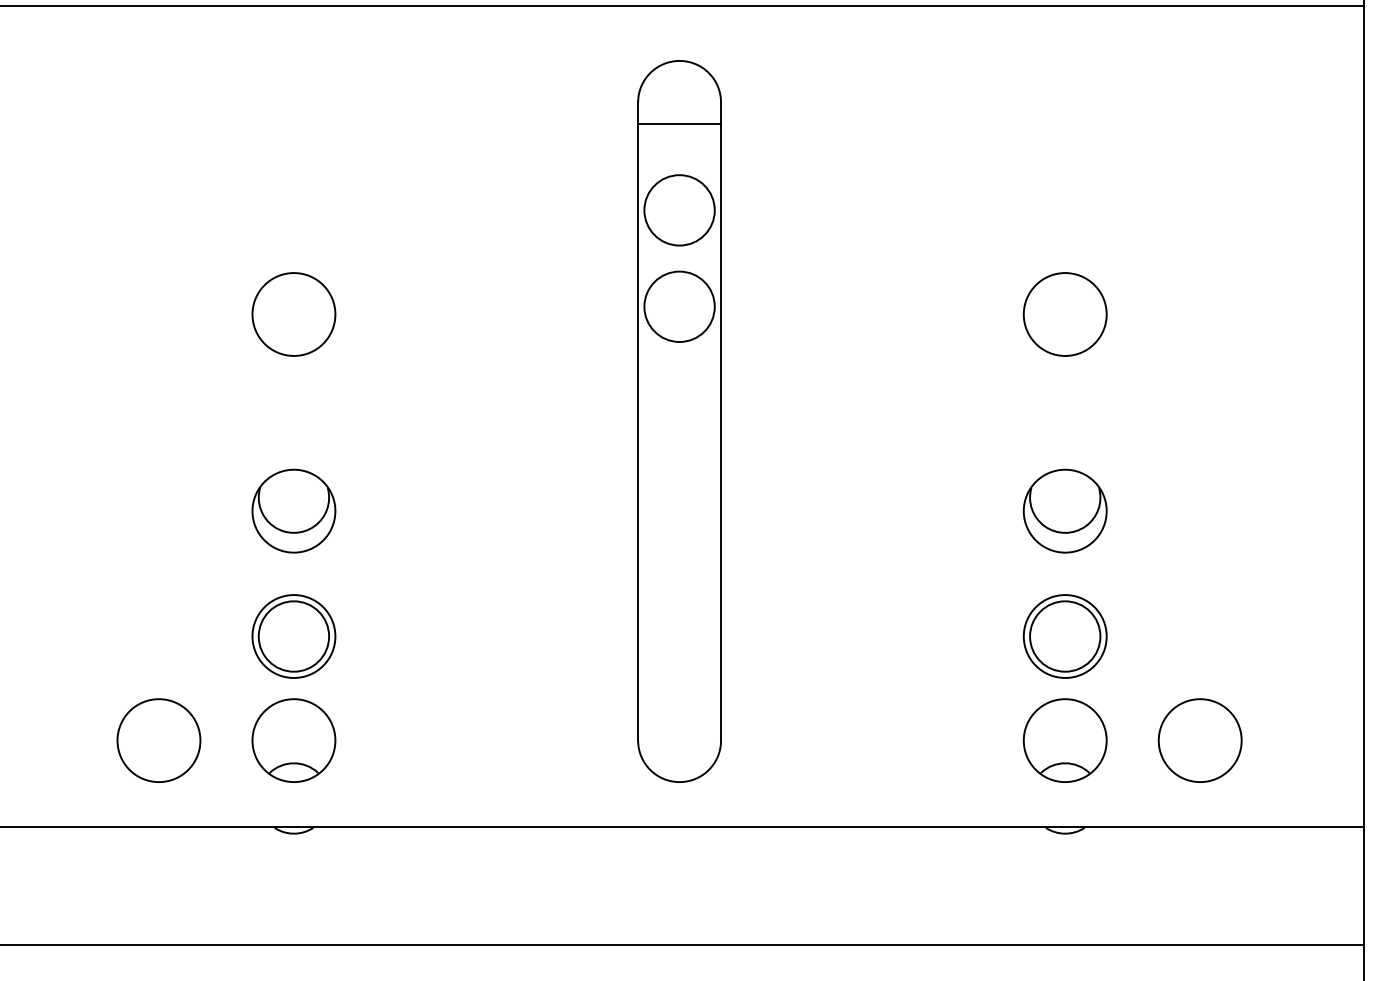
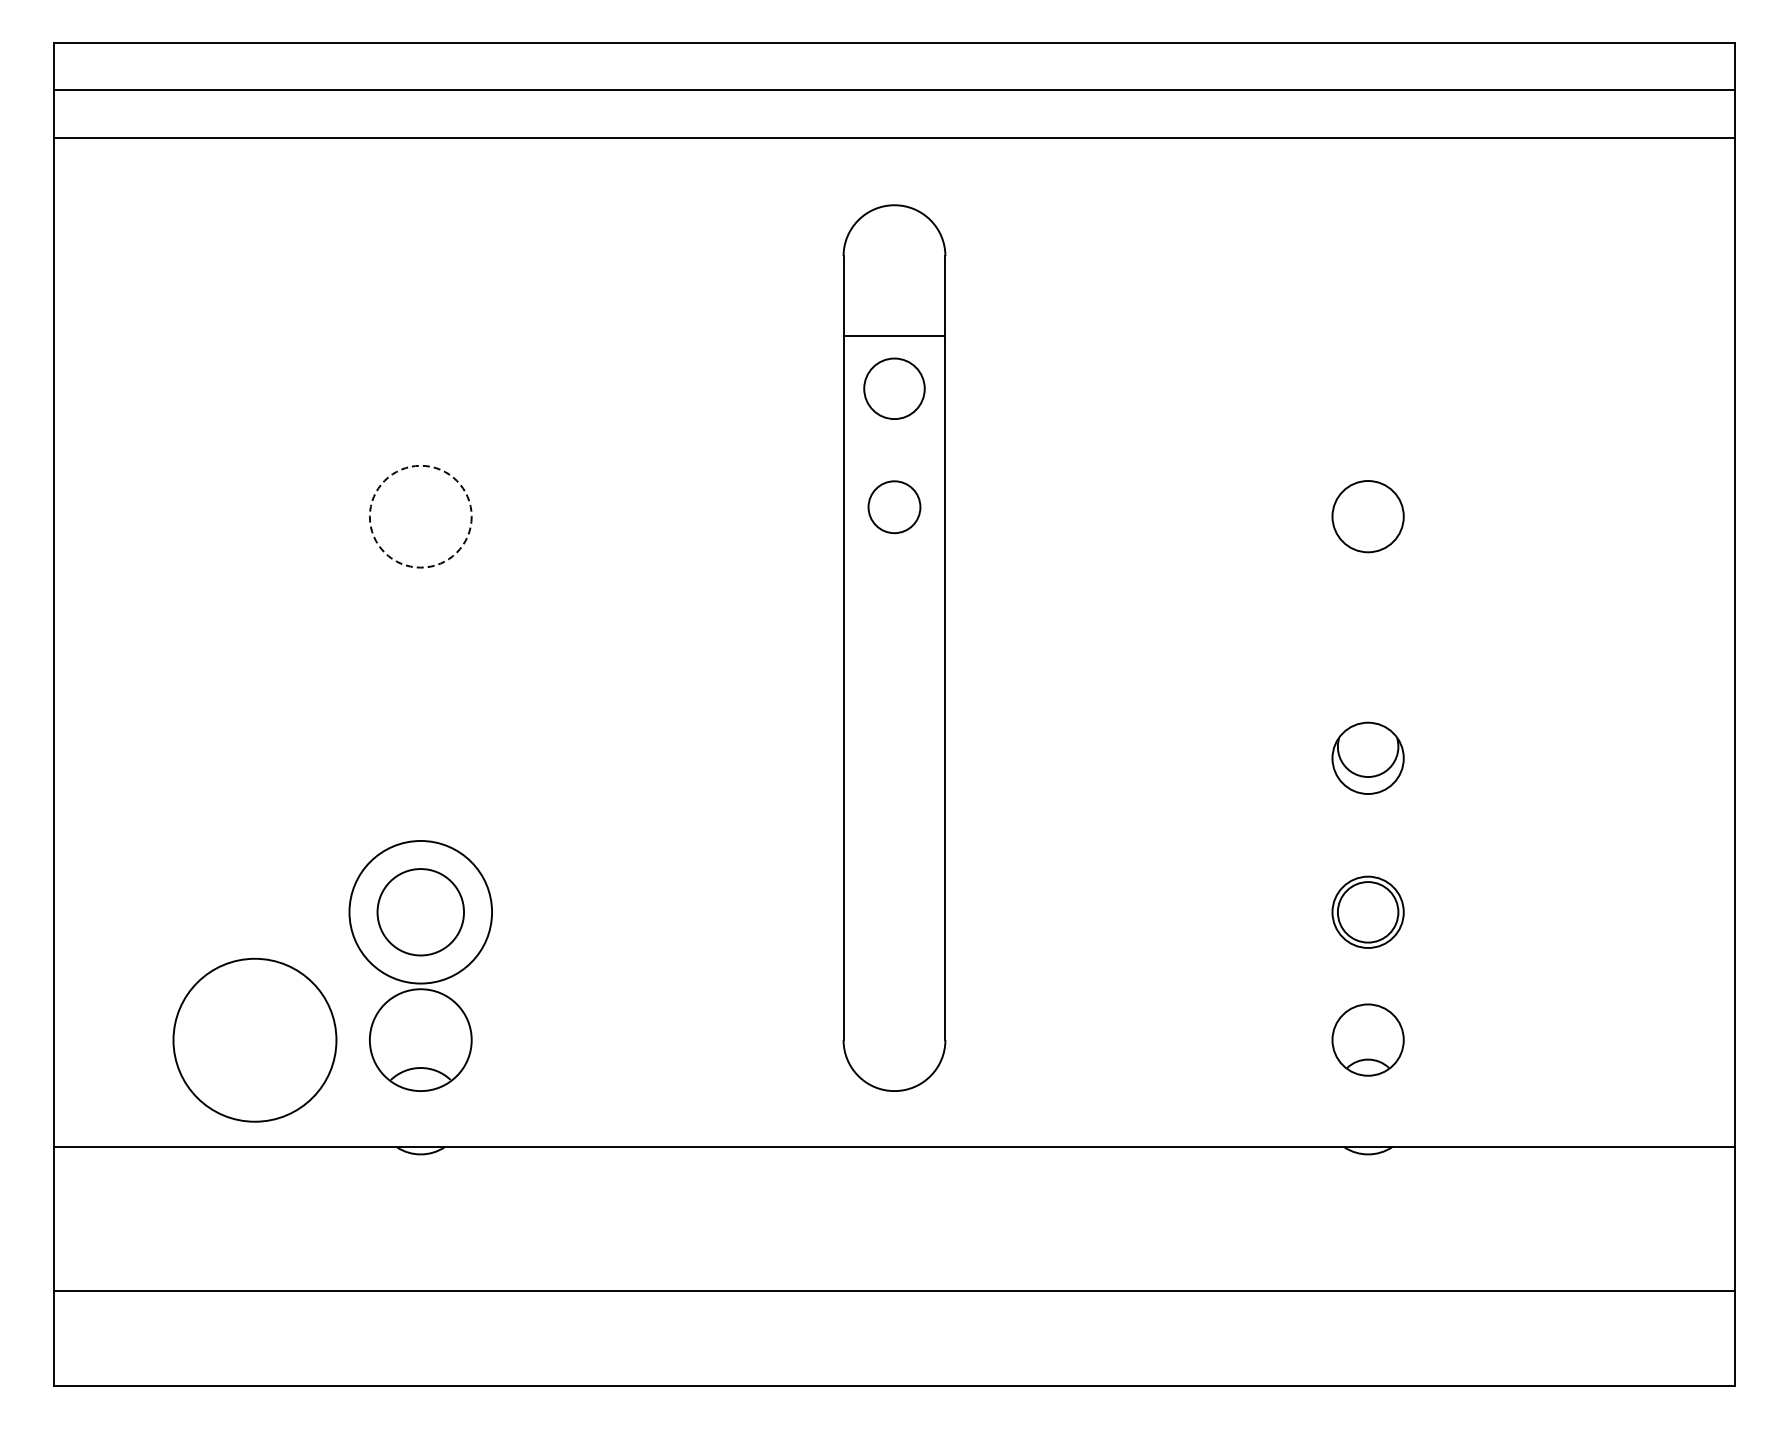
line: (679, 123) -> (894, 336), moved
circle: (679, 210) -> (894, 388), size x0.7
circle: (679, 307) -> (894, 507), size x0.6
circle: (293, 314) -> (420, 516), solid -> dashed
circle: (1064, 314) -> (1367, 516), size x0.7
part: (293, 511) -> (420, 758), removed
part: (1064, 511) -> (1367, 758), size x0.7
circle: (293, 636) -> (420, 912), size x1.4
part: (1064, 636) -> (1367, 912), size x0.7
circle: (158, 740) -> (254, 1039), size x1.6
part: (1064, 740) -> (1367, 1039), size x0.7
circle: (1199, 740) -> (1533, 1039), removed

